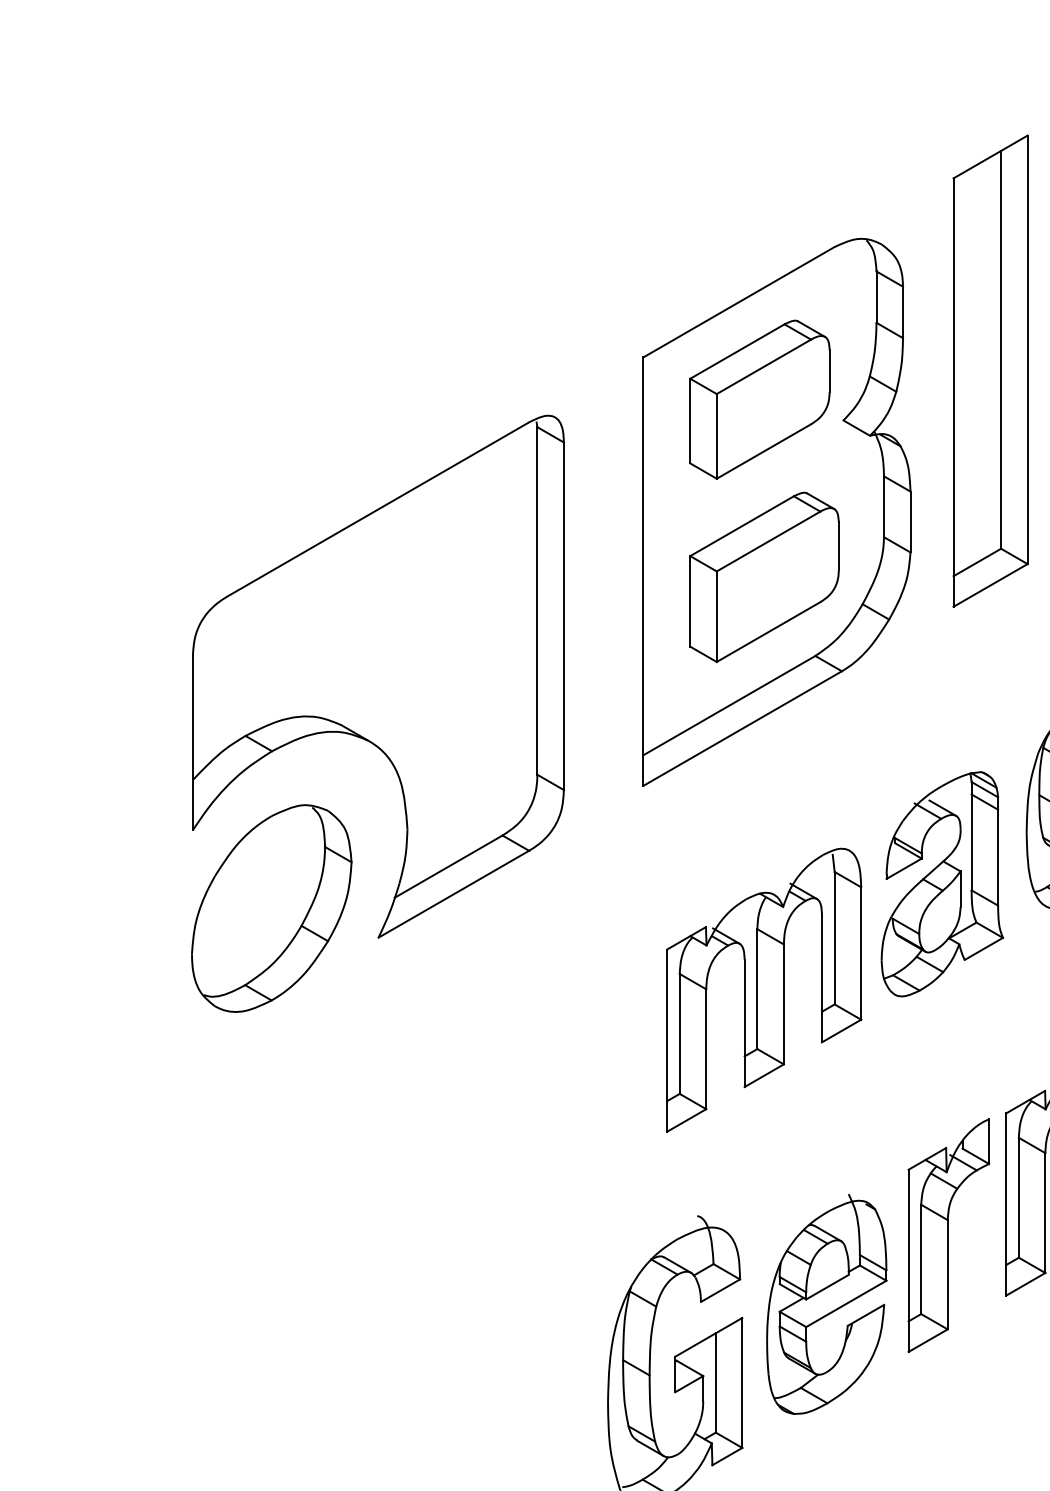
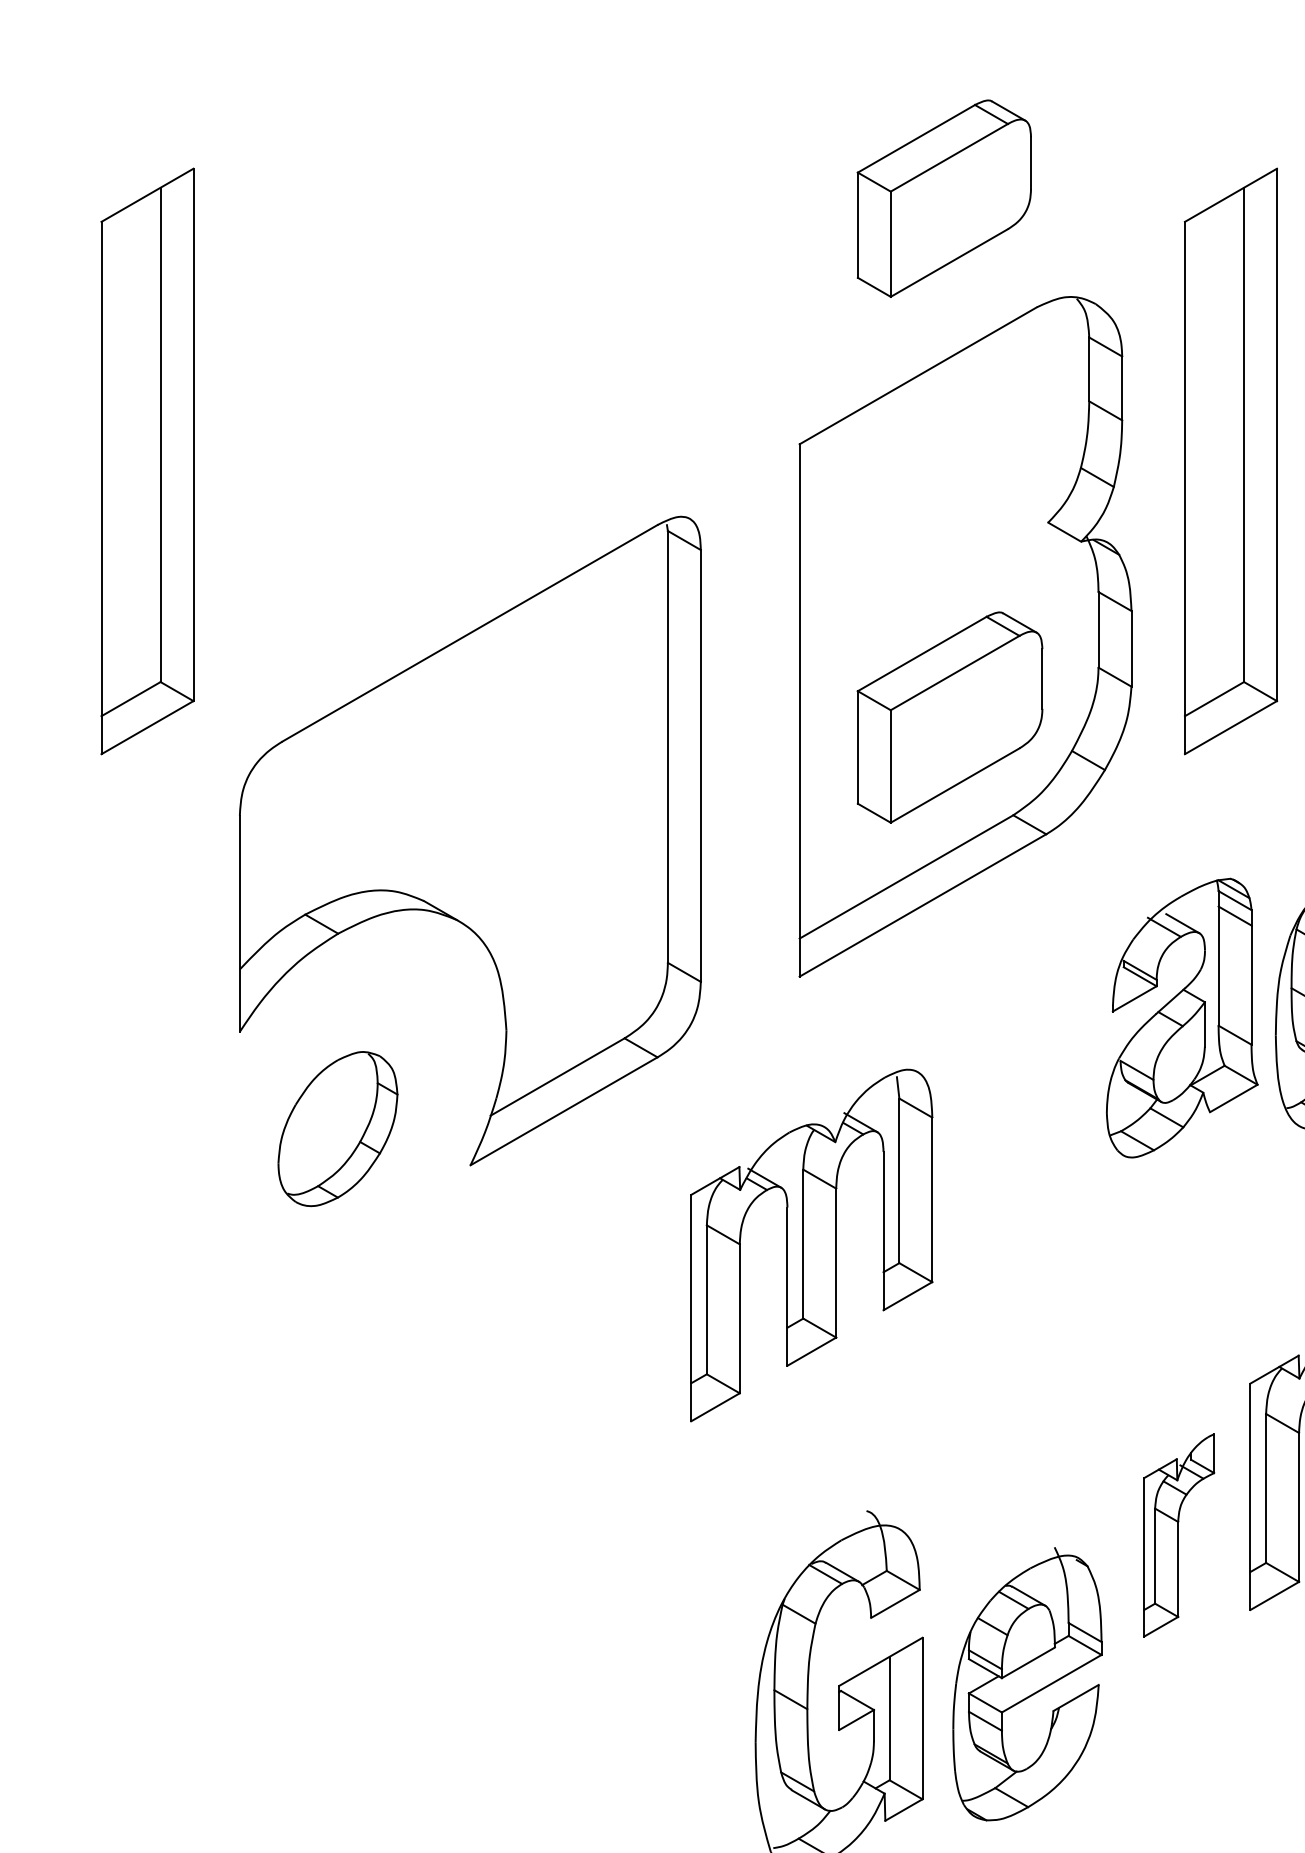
part: (118, 370) -> (147, 460), added
part: (759, 399) -> (943, 198), moved
part: (942, 884) -> (1182, 1018), moved
part: (271, 908) -> (337, 1129), size x0.6
part: (764, 989) -> (812, 1244), moved
part: (948, 1235) -> (1178, 1535), size x0.7
part: (826, 1304) -> (1027, 1684), moved

